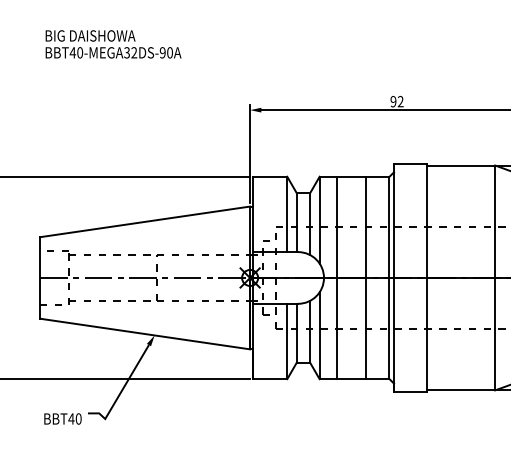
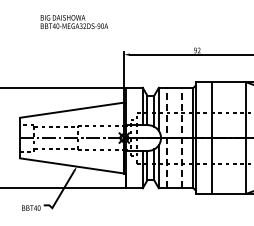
text: (113, 43) -> (74, 21), moved
line: (337, 276) -> (167, 137), solid -> dashed
line: (367, 276) -> (182, 137), solid -> dashed

